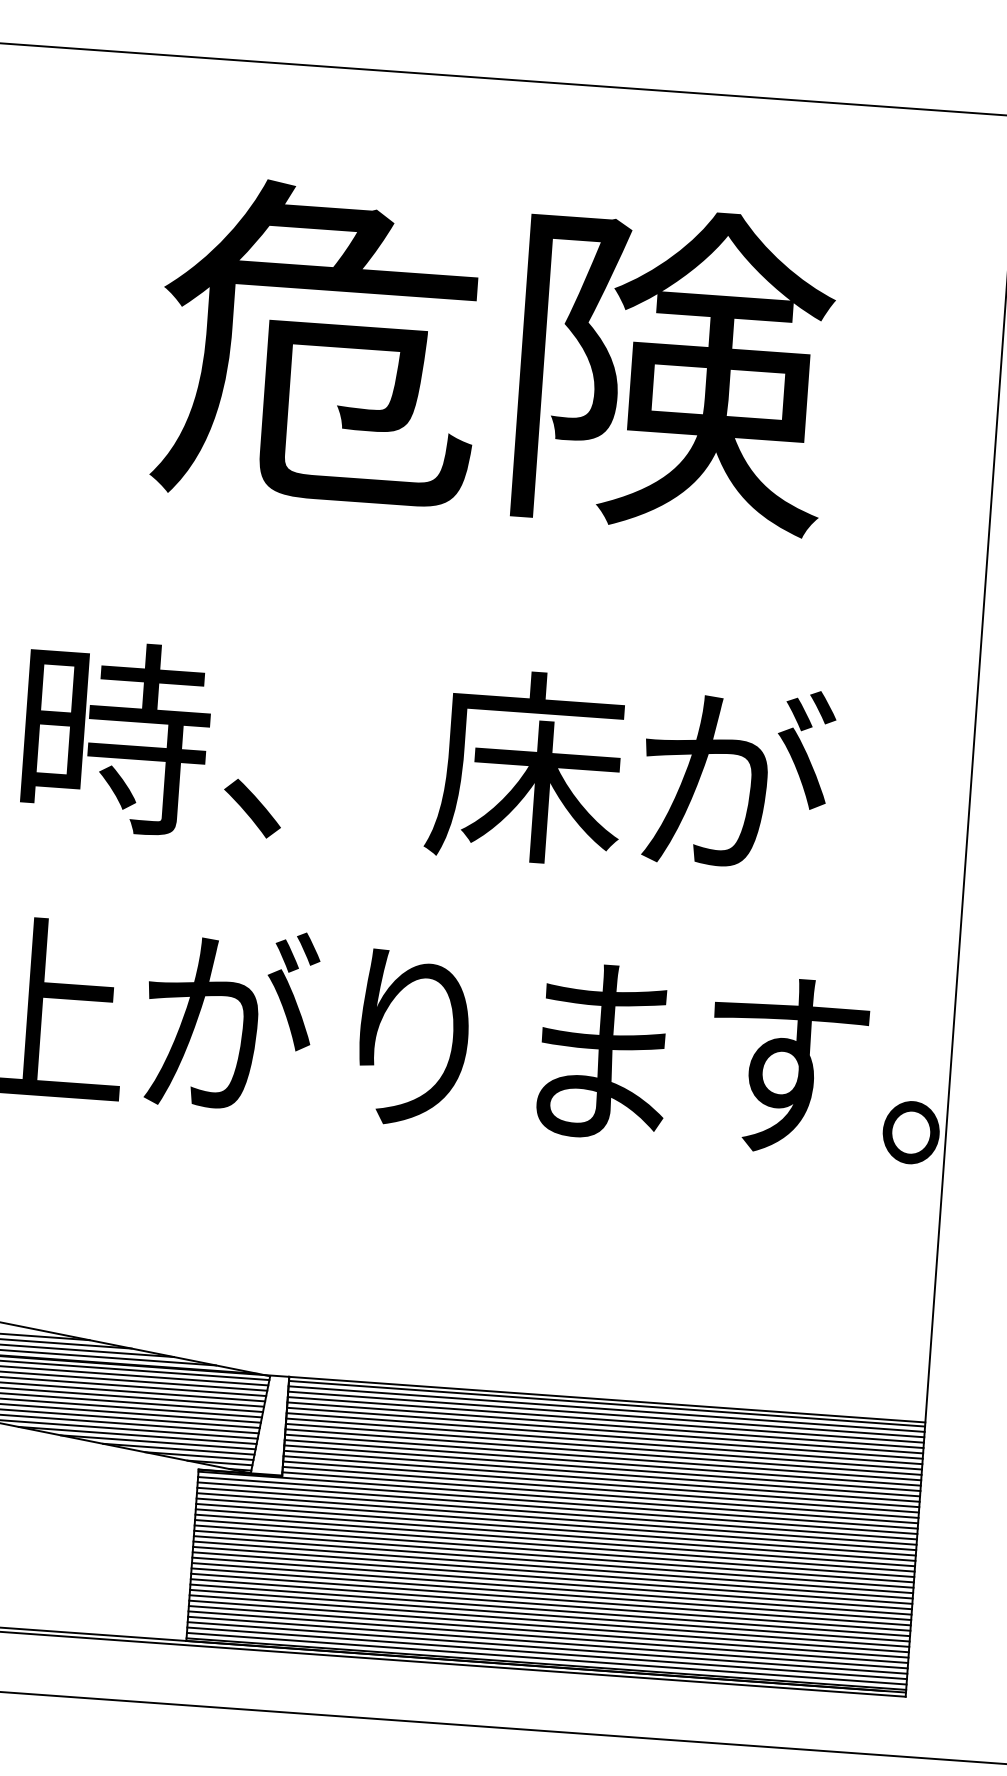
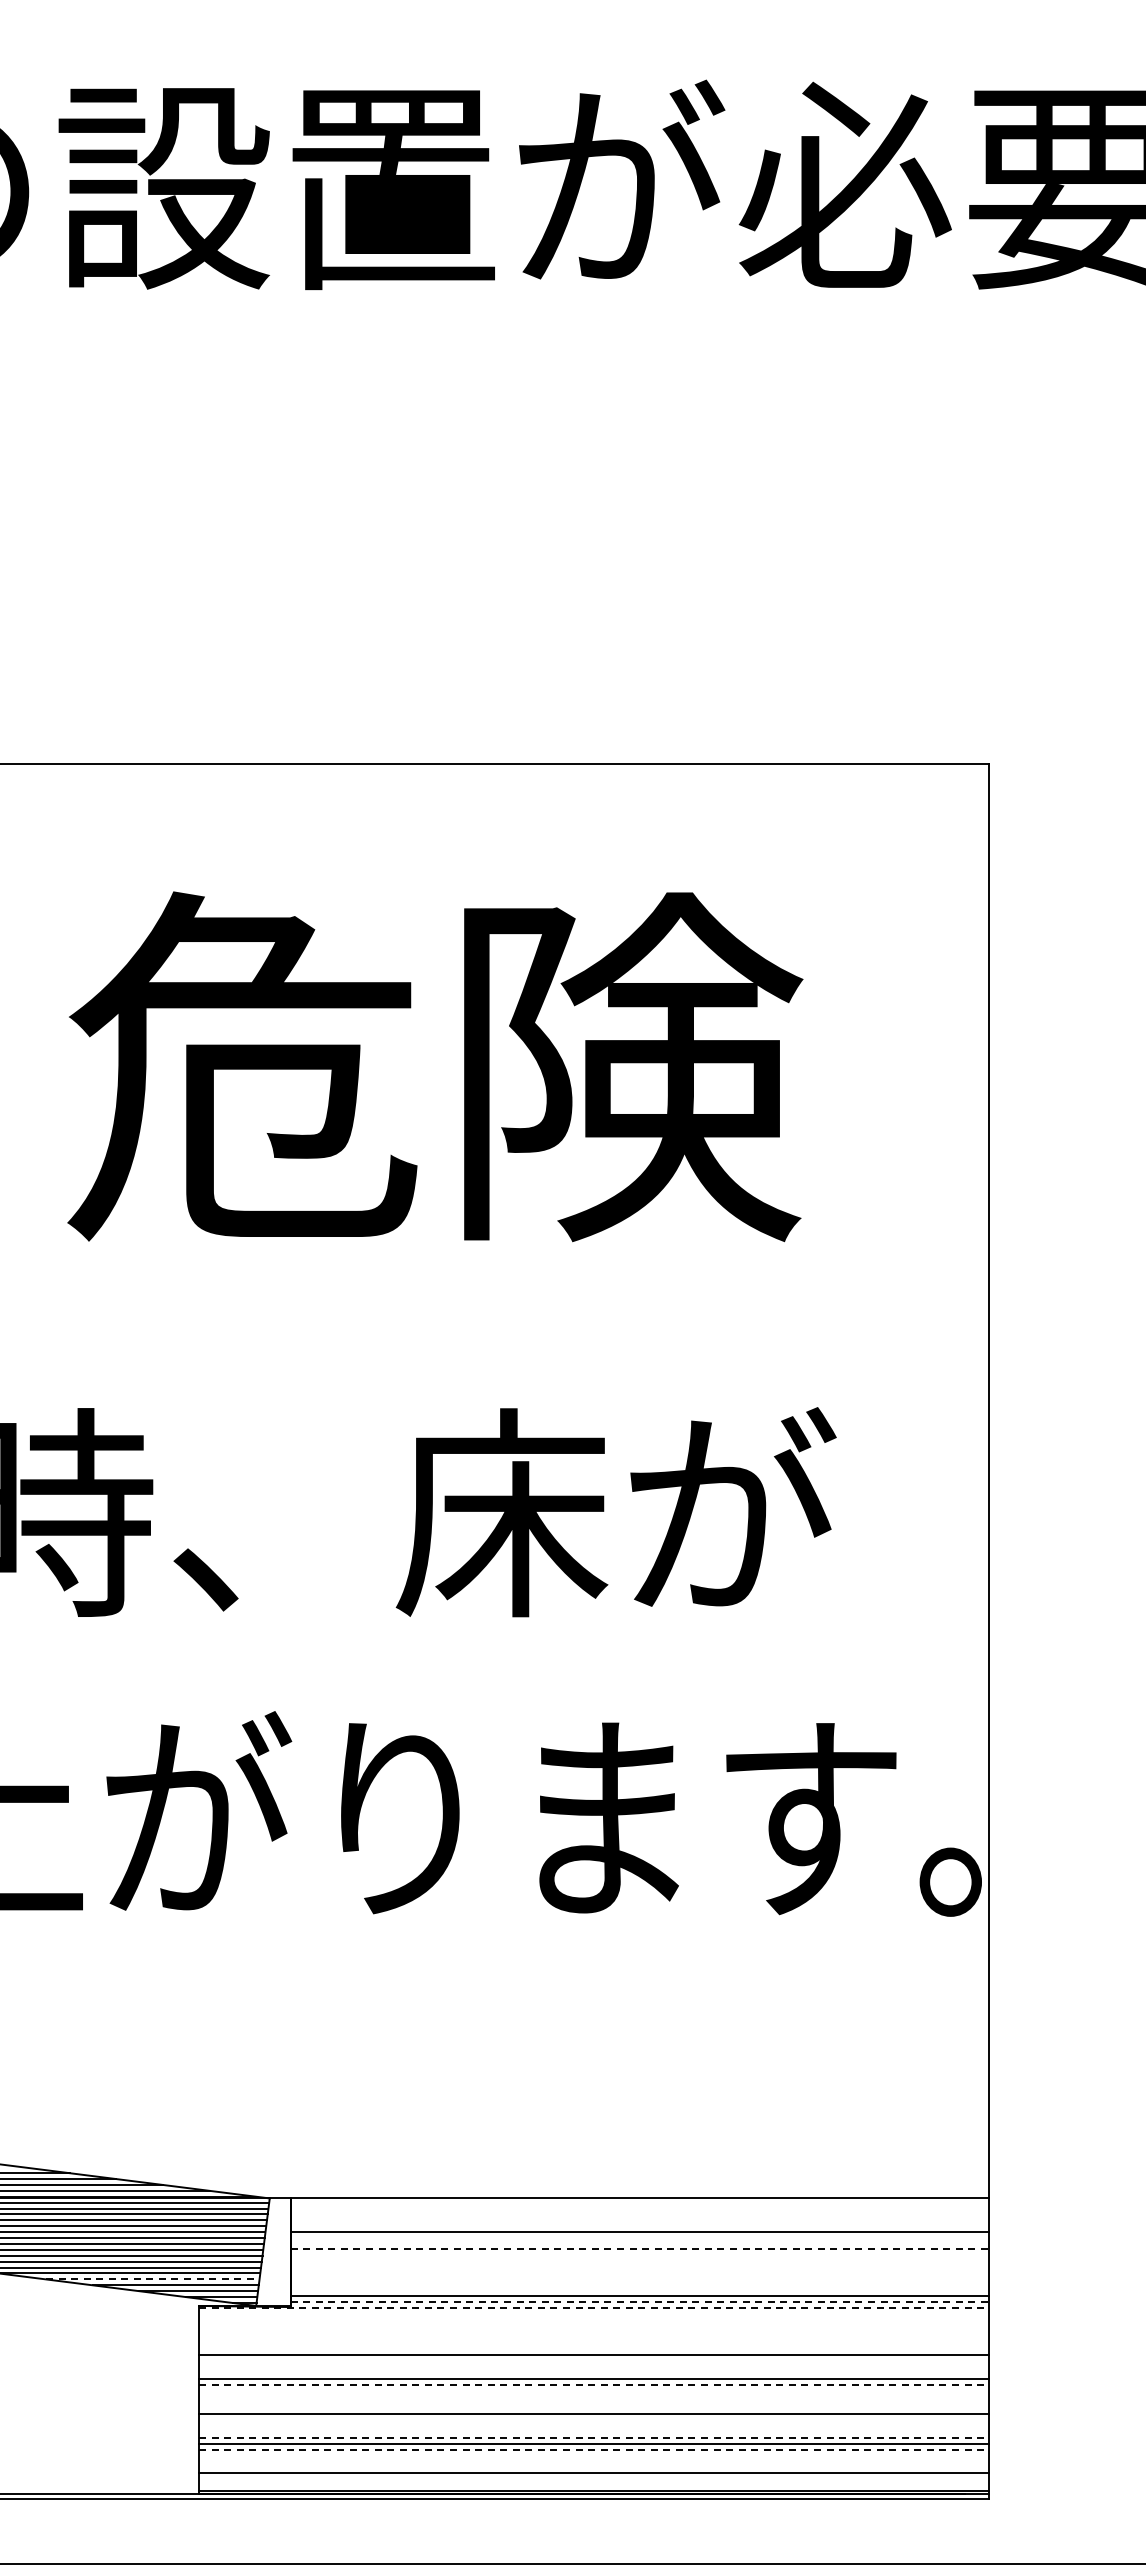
line: (606, 1404) -> (639, 2202), removed
line: (606, 1408) -> (639, 2207), removed
line: (606, 1414) -> (639, 2213), removed
line: (605, 1419) -> (639, 2219), removed
line: (605, 1425) -> (639, 2225), removed
line: (604, 1435) -> (639, 2237), removed
line: (604, 1441) -> (639, 2243), removed
line: (158, 1442) -> (152, 2279), solid -> dashed
line: (604, 1446) -> (640, 2249), solid -> dashed
line: (603, 1452) -> (639, 2255), removed
line: (602, 1457) -> (639, 2261), removed
line: (602, 1462) -> (639, 2266), removed
line: (602, 1467) -> (639, 2272), removed
line: (601, 1473) -> (639, 2278), removed
line: (601, 1478) -> (639, 2284), removed
line: (600, 1484) -> (639, 2290), removed
line: (601, 1495) -> (640, 2302), solid -> dashed
line: (557, 1497) -> (593, 2308), solid -> dashed
line: (557, 1503) -> (593, 2314), removed
line: (557, 1508) -> (593, 2320), removed
line: (556, 1513) -> (593, 2325), removed
line: (556, 1518) -> (593, 2331), removed
line: (555, 1524) -> (593, 2337), removed
line: (555, 1529) -> (593, 2343), removed
line: (555, 1535) -> (593, 2349), removed
line: (554, 1545) -> (593, 2361), removed
line: (554, 1551) -> (593, 2367), removed
line: (553, 1556) -> (593, 2373), removed
line: (552, 1566) -> (593, 2384), solid -> dashed
line: (552, 1572) -> (593, 2390), removed
line: (552, 1577) -> (593, 2396), removed
line: (551, 1583) -> (593, 2402), removed
line: (551, 1588) -> (593, 2408), removed
line: (550, 1599) -> (593, 2420), removed
line: (550, 1605) -> (593, 2426), removed
line: (549, 1610) -> (593, 2432), removed
line: (549, 1616) -> (593, 2438), solid -> dashed
line: (548, 1626) -> (593, 2449), solid -> dashed
line: (548, 1631) -> (593, 2455), removed
line: (547, 1637) -> (593, 2461), removed
line: (547, 1642) -> (593, 2467), removed
line: (546, 1653) -> (593, 2479), removed
line: (546, 1658) -> (593, 2485), removed

